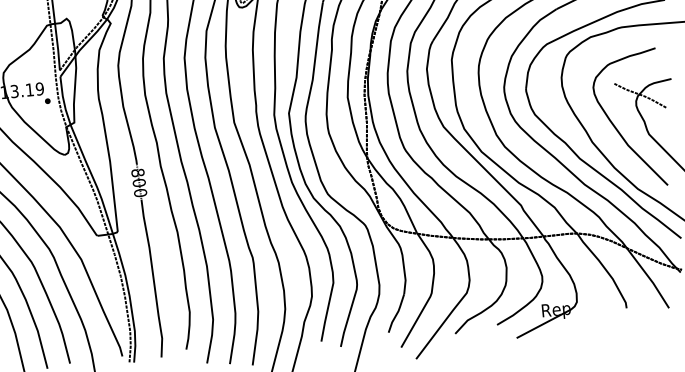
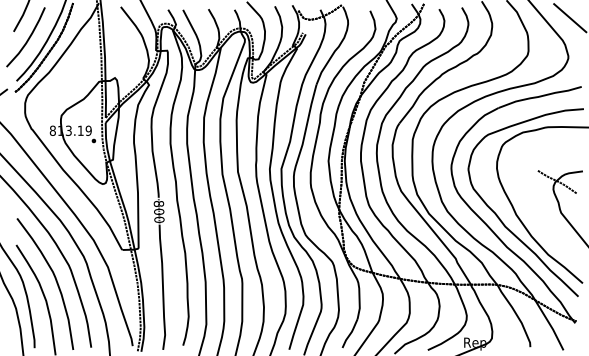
curve: (616, 126) -> (536, 204), removed

